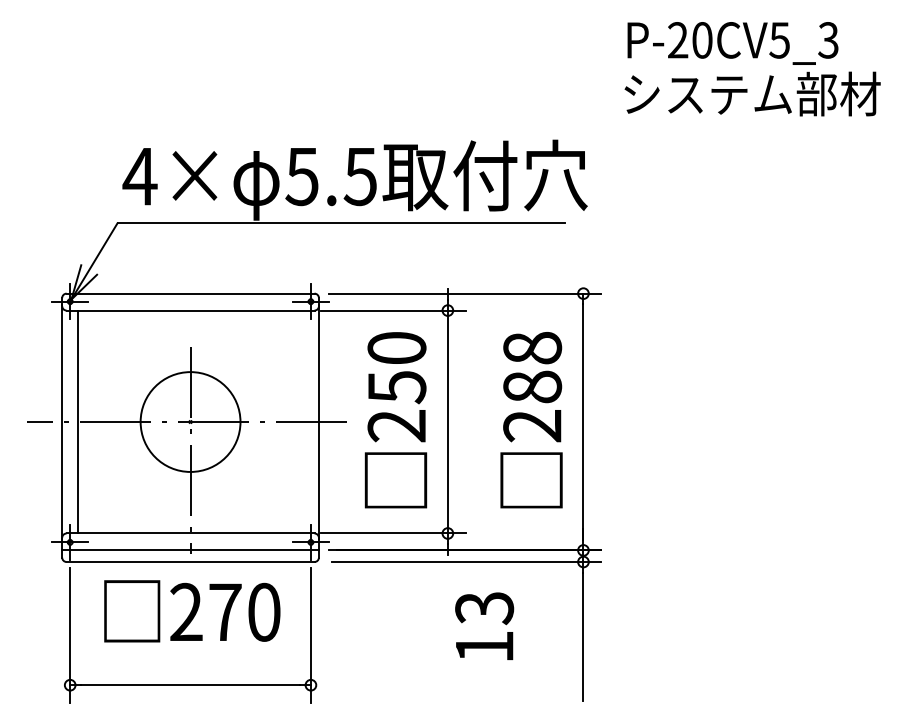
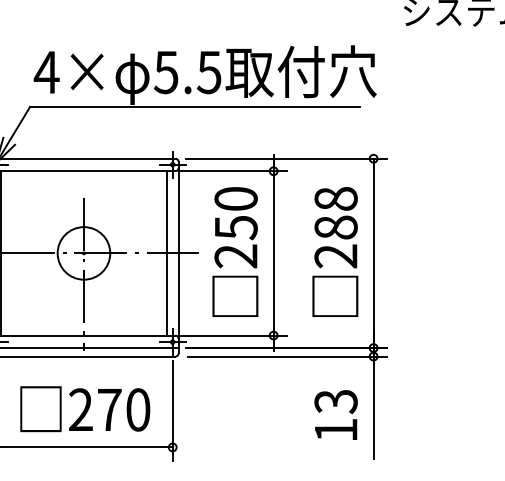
circle: (190, 421) -> (83, 253), size x0.71
line: (302, 421) -> (166, 253), added
text: (192, 611) -> (85, 409), moved
text: (484, 625) -> (336, 414), moved

